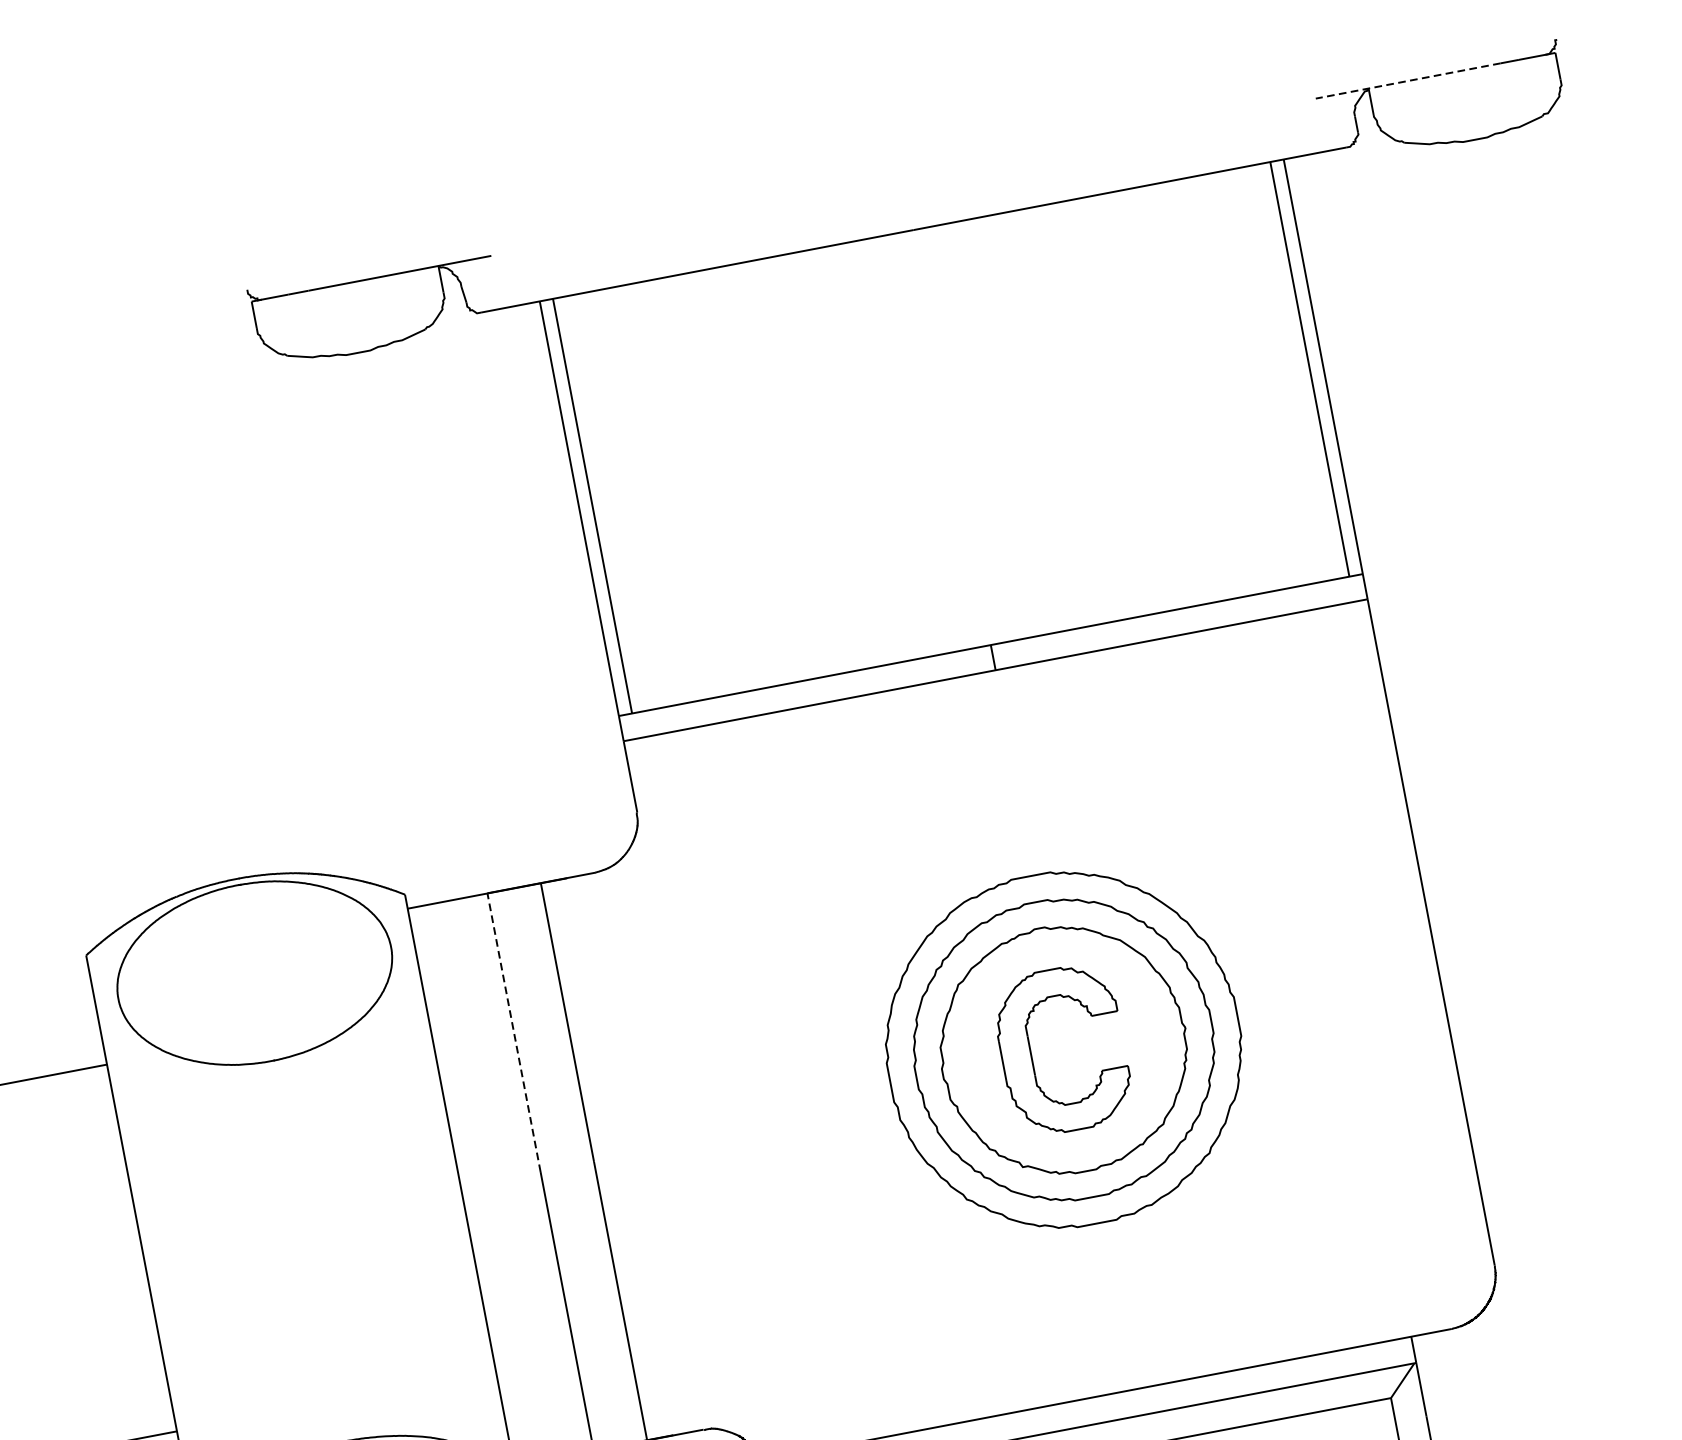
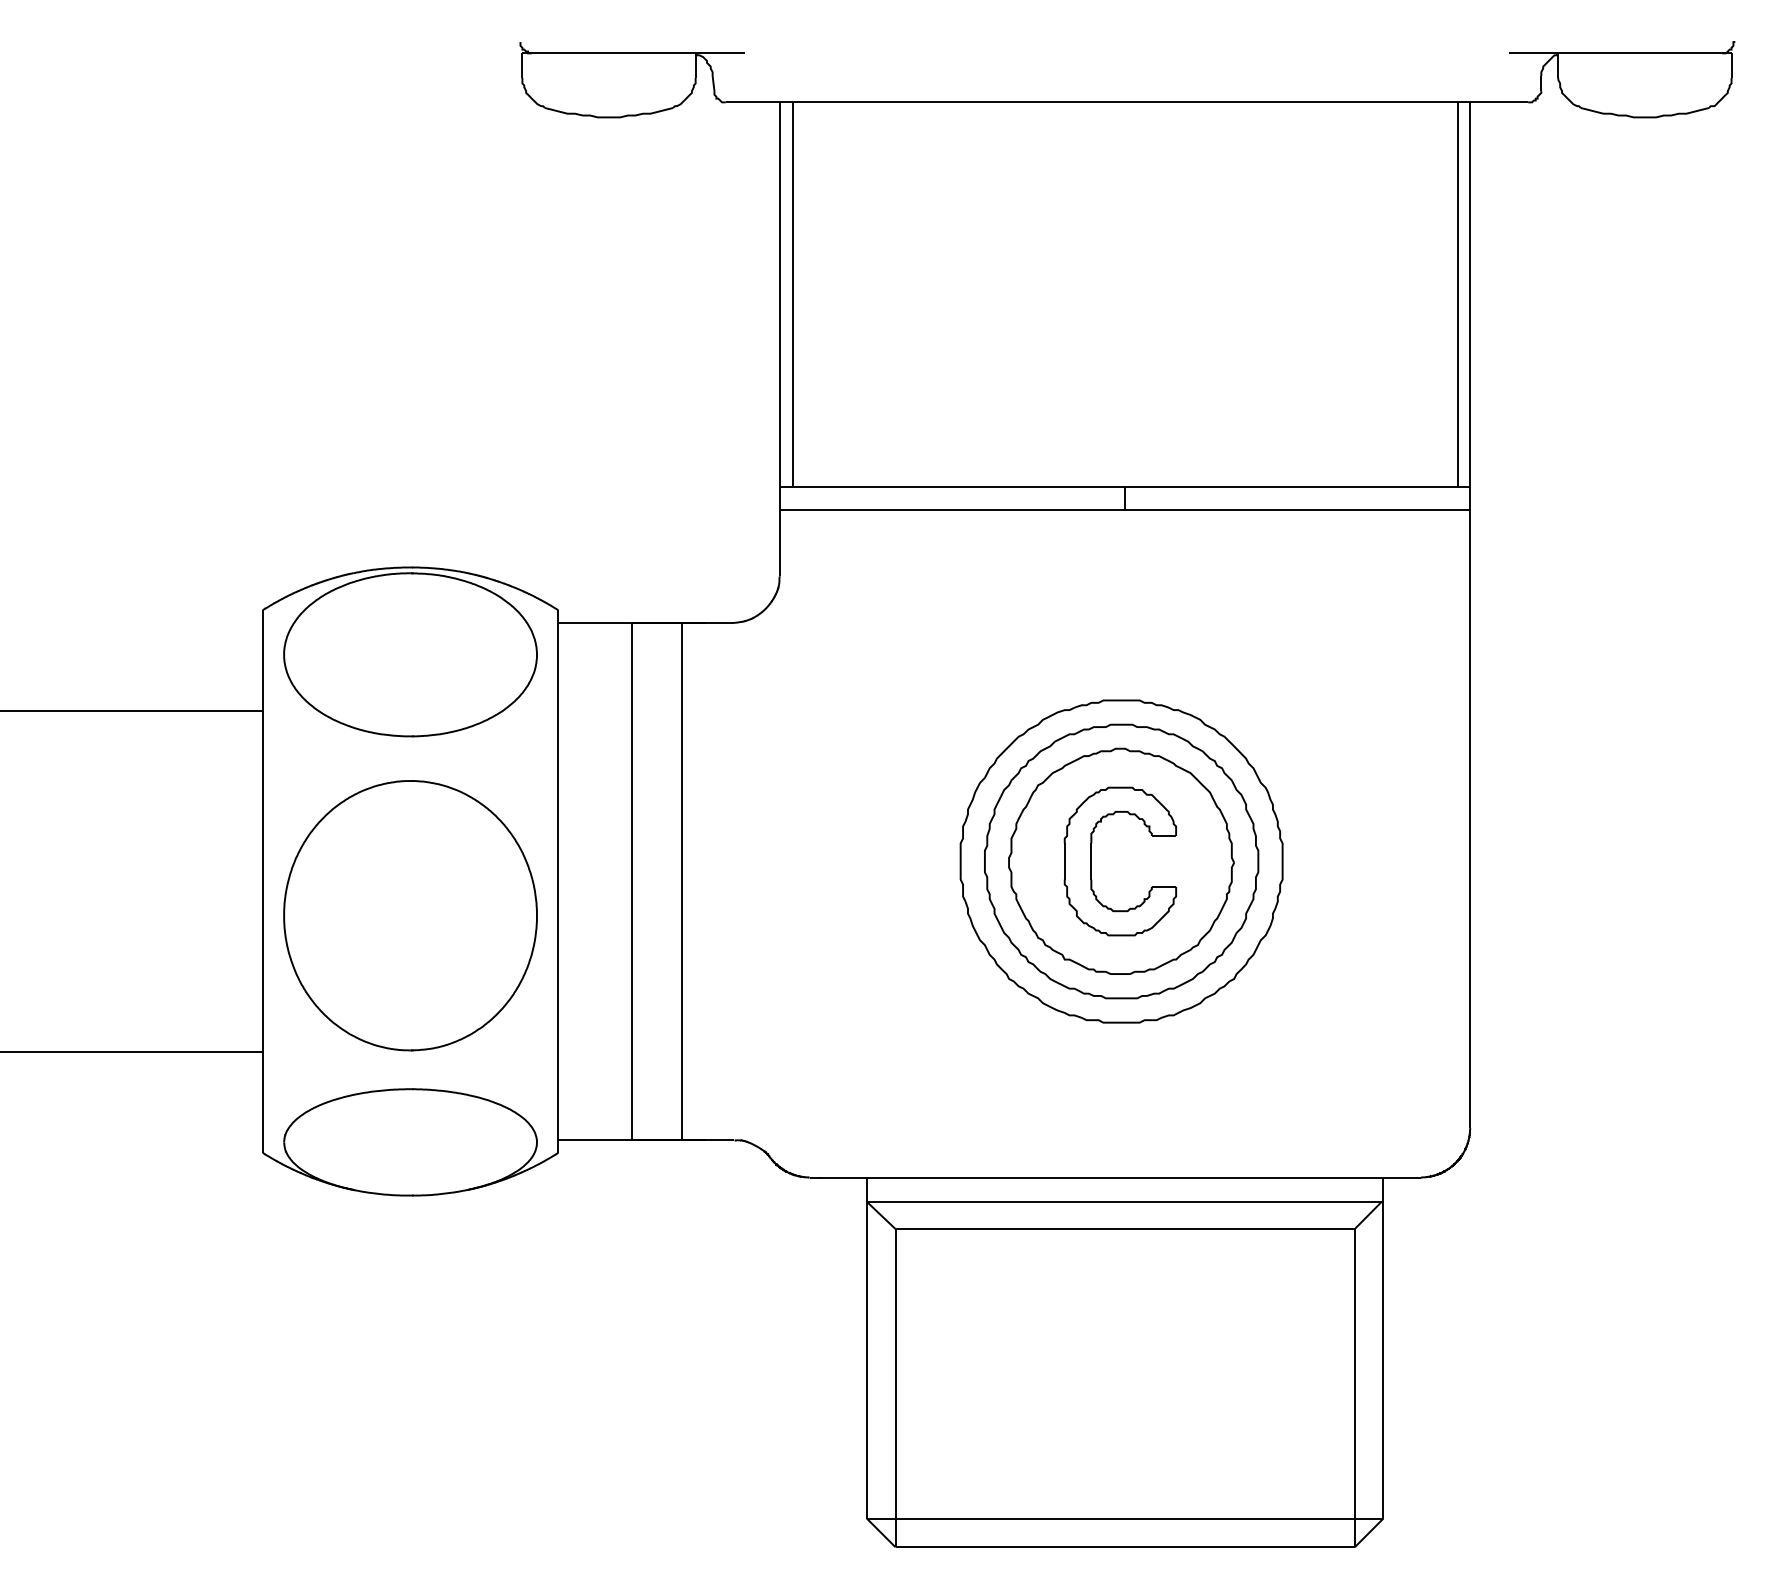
line: (1407, 81) -> (1594, 53), dashed -> solid
line: (513, 1031) -> (632, 751), dashed -> solid
part: (308, 1254) -> (410, 915), added

